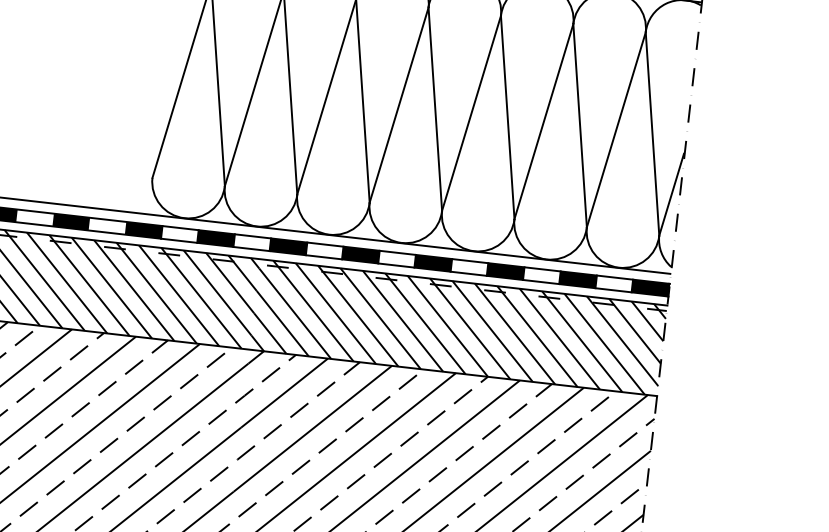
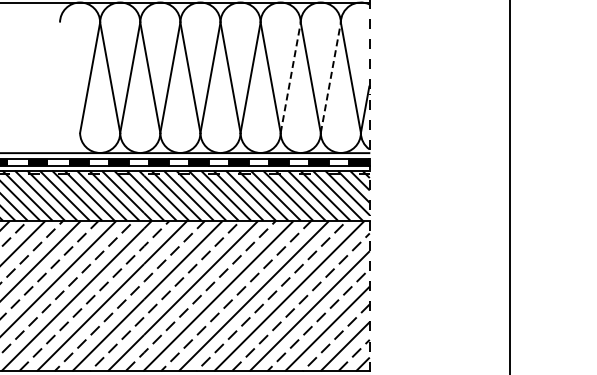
line: (543, 121) -> (290, 77), solid -> dashed
line: (615, 129) -> (330, 77), solid -> dashed

